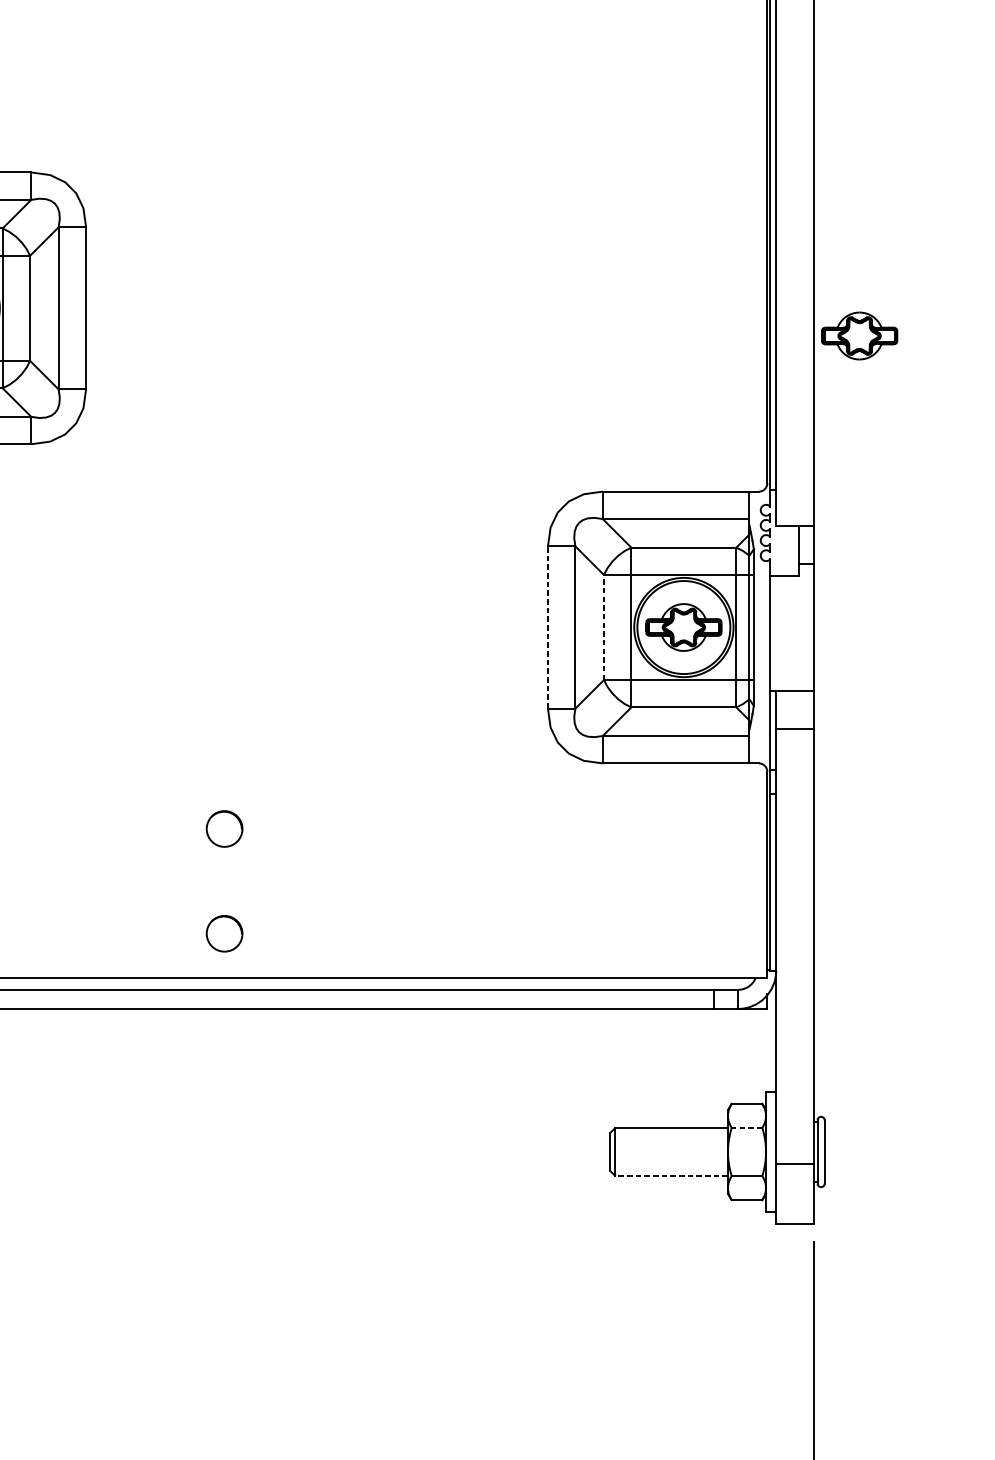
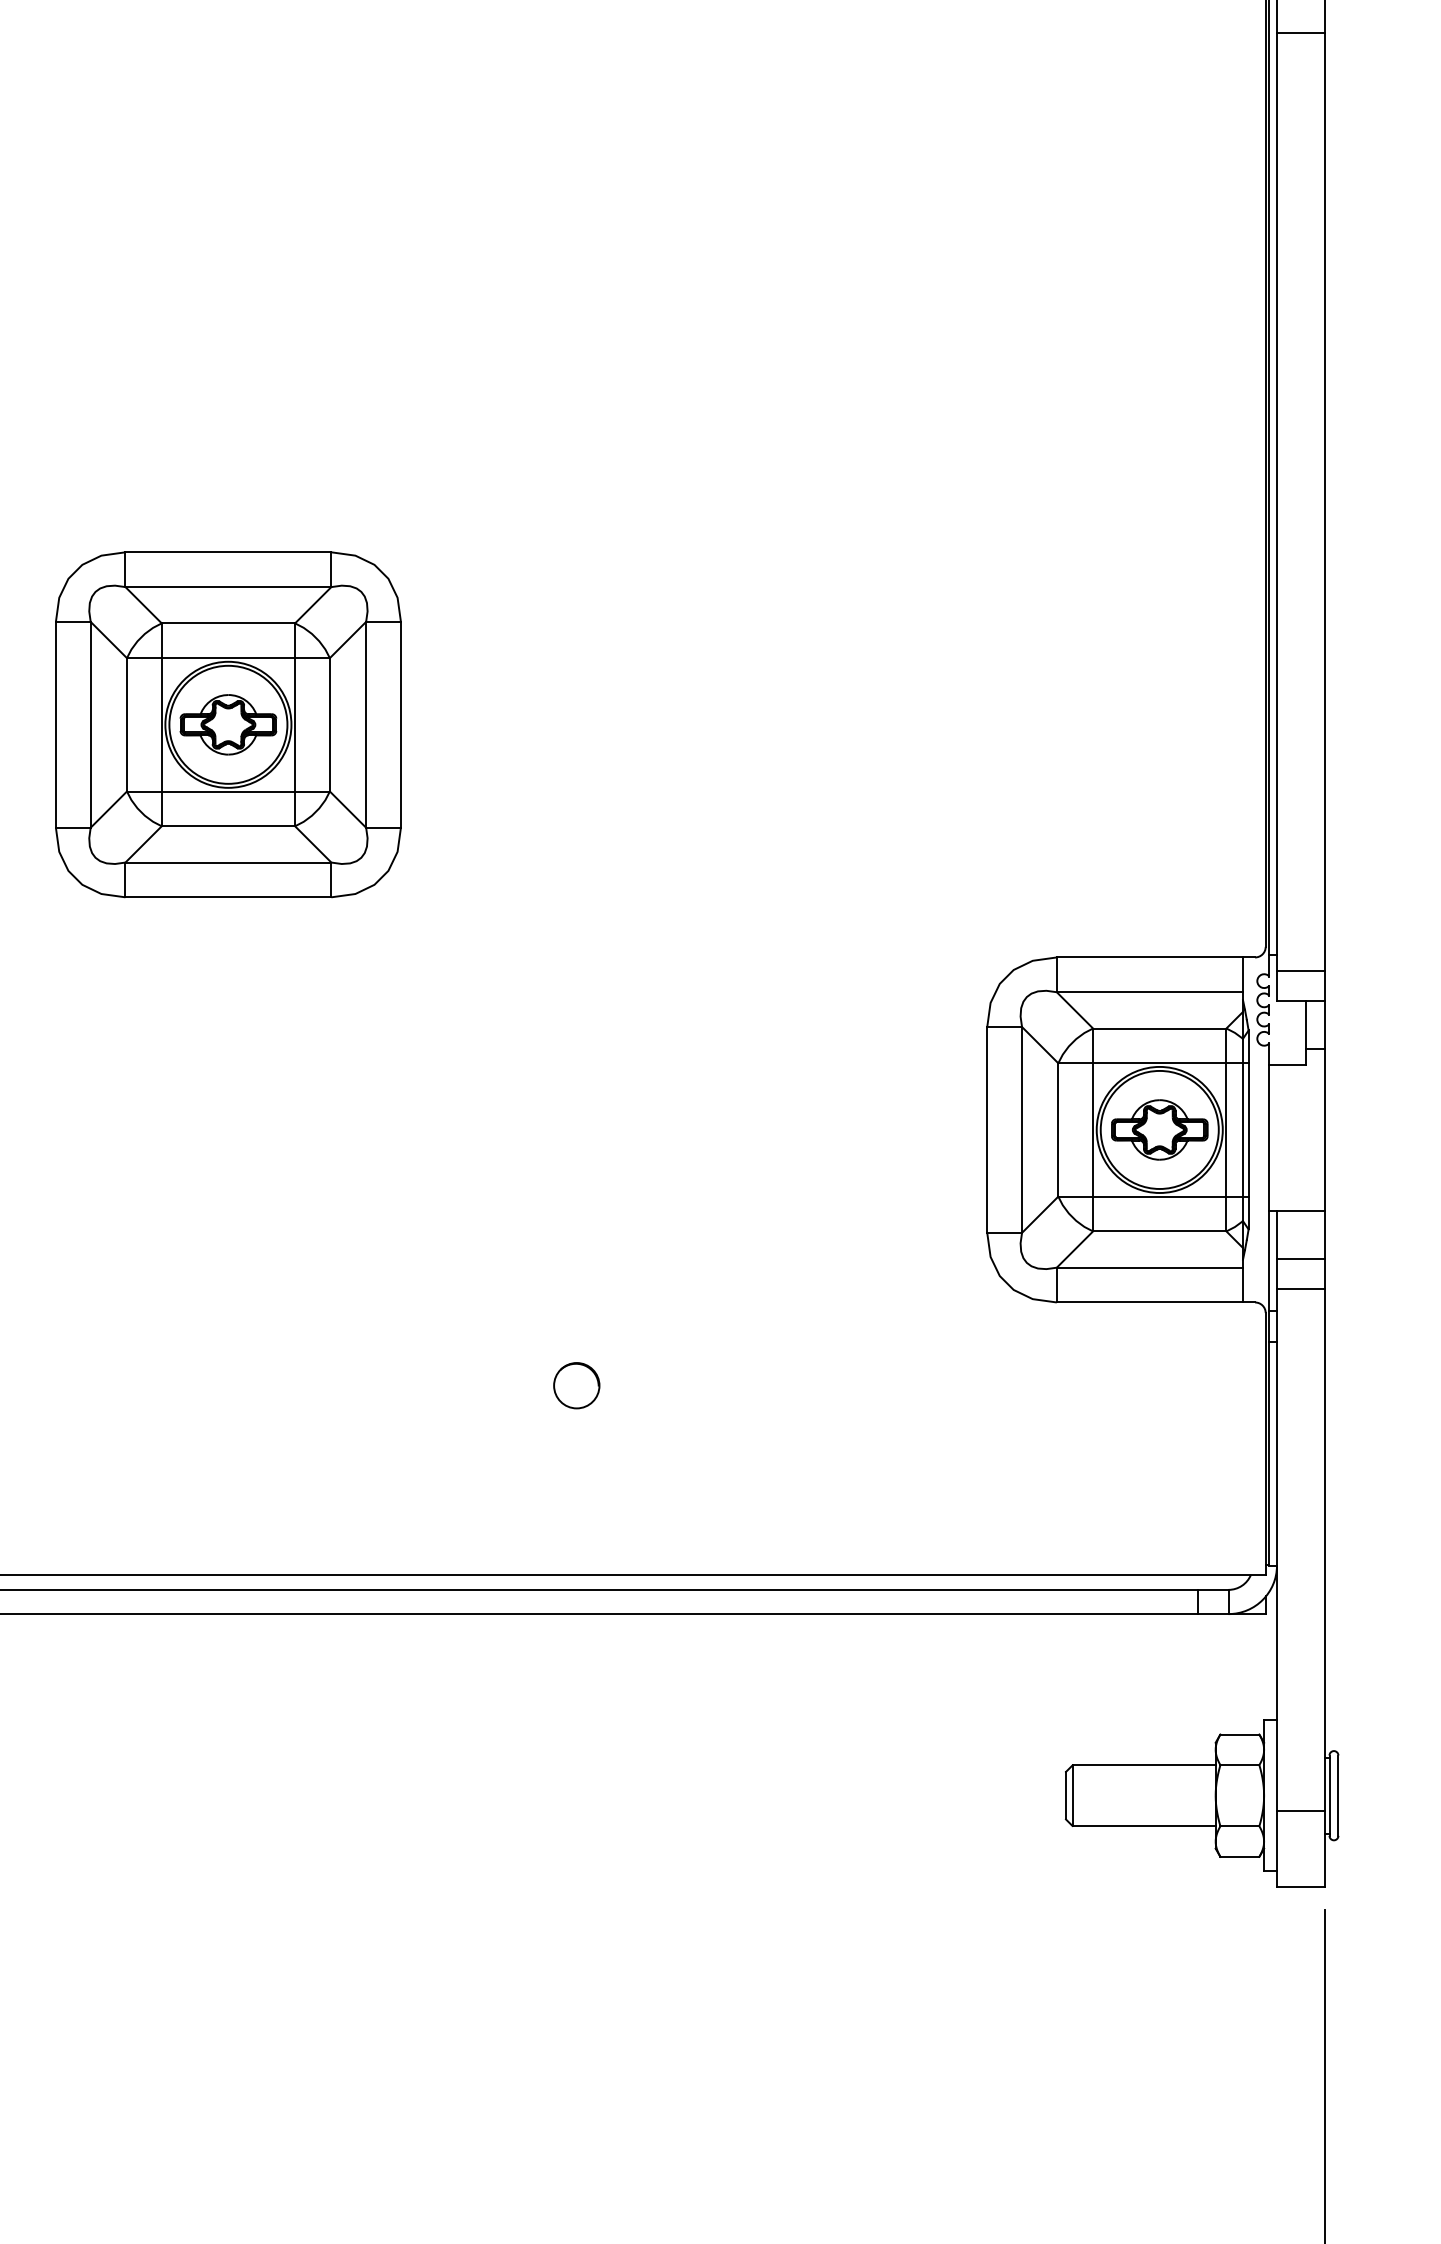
part: (859, 335) -> (1382, 759), removed
line: (794, 502) -> (1300, 971), added
line: (548, 627) -> (987, 1129), dashed -> solid
line: (604, 627) -> (1058, 1129), dashed -> solid
line: (794, 752) -> (1300, 1288), added
circle: (224, 933) -> (576, 1518), removed
line: (746, 1128) -> (1239, 1765), dashed -> solid
line: (671, 1175) -> (1144, 1825), dashed -> solid

